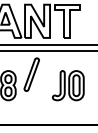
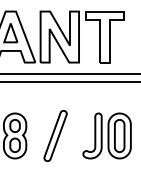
part: (31, 74) -> (55, 135), moved

